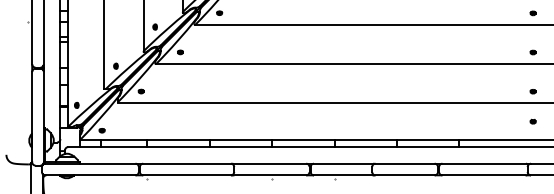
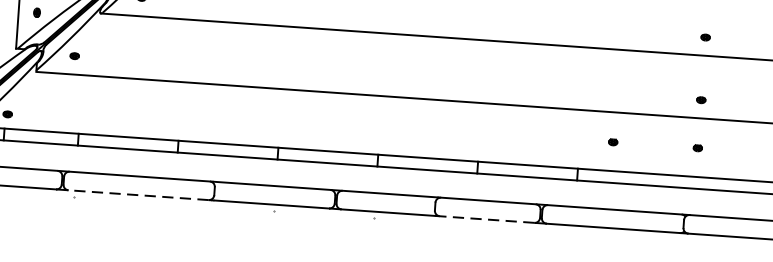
part: (479, 121) -> (612, 141), added
line: (187, 175) -> (139, 195), solid -> dashed
line: (405, 175) -> (487, 219), solid -> dashed

